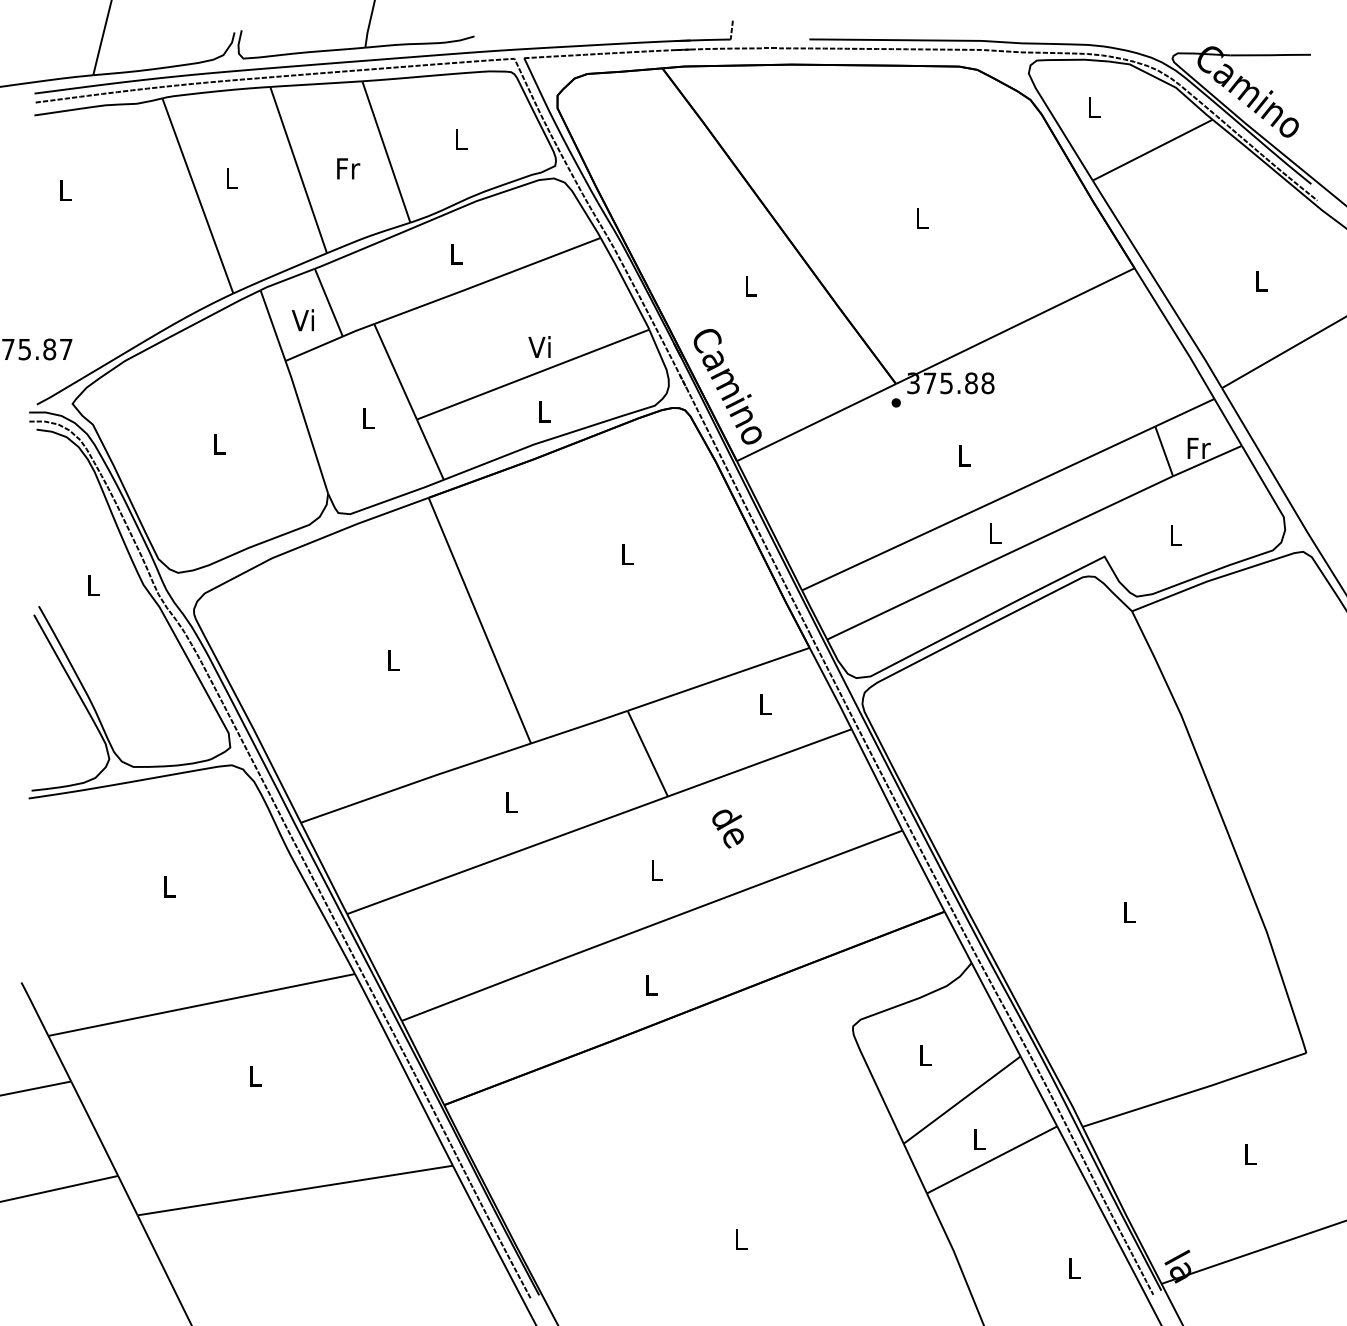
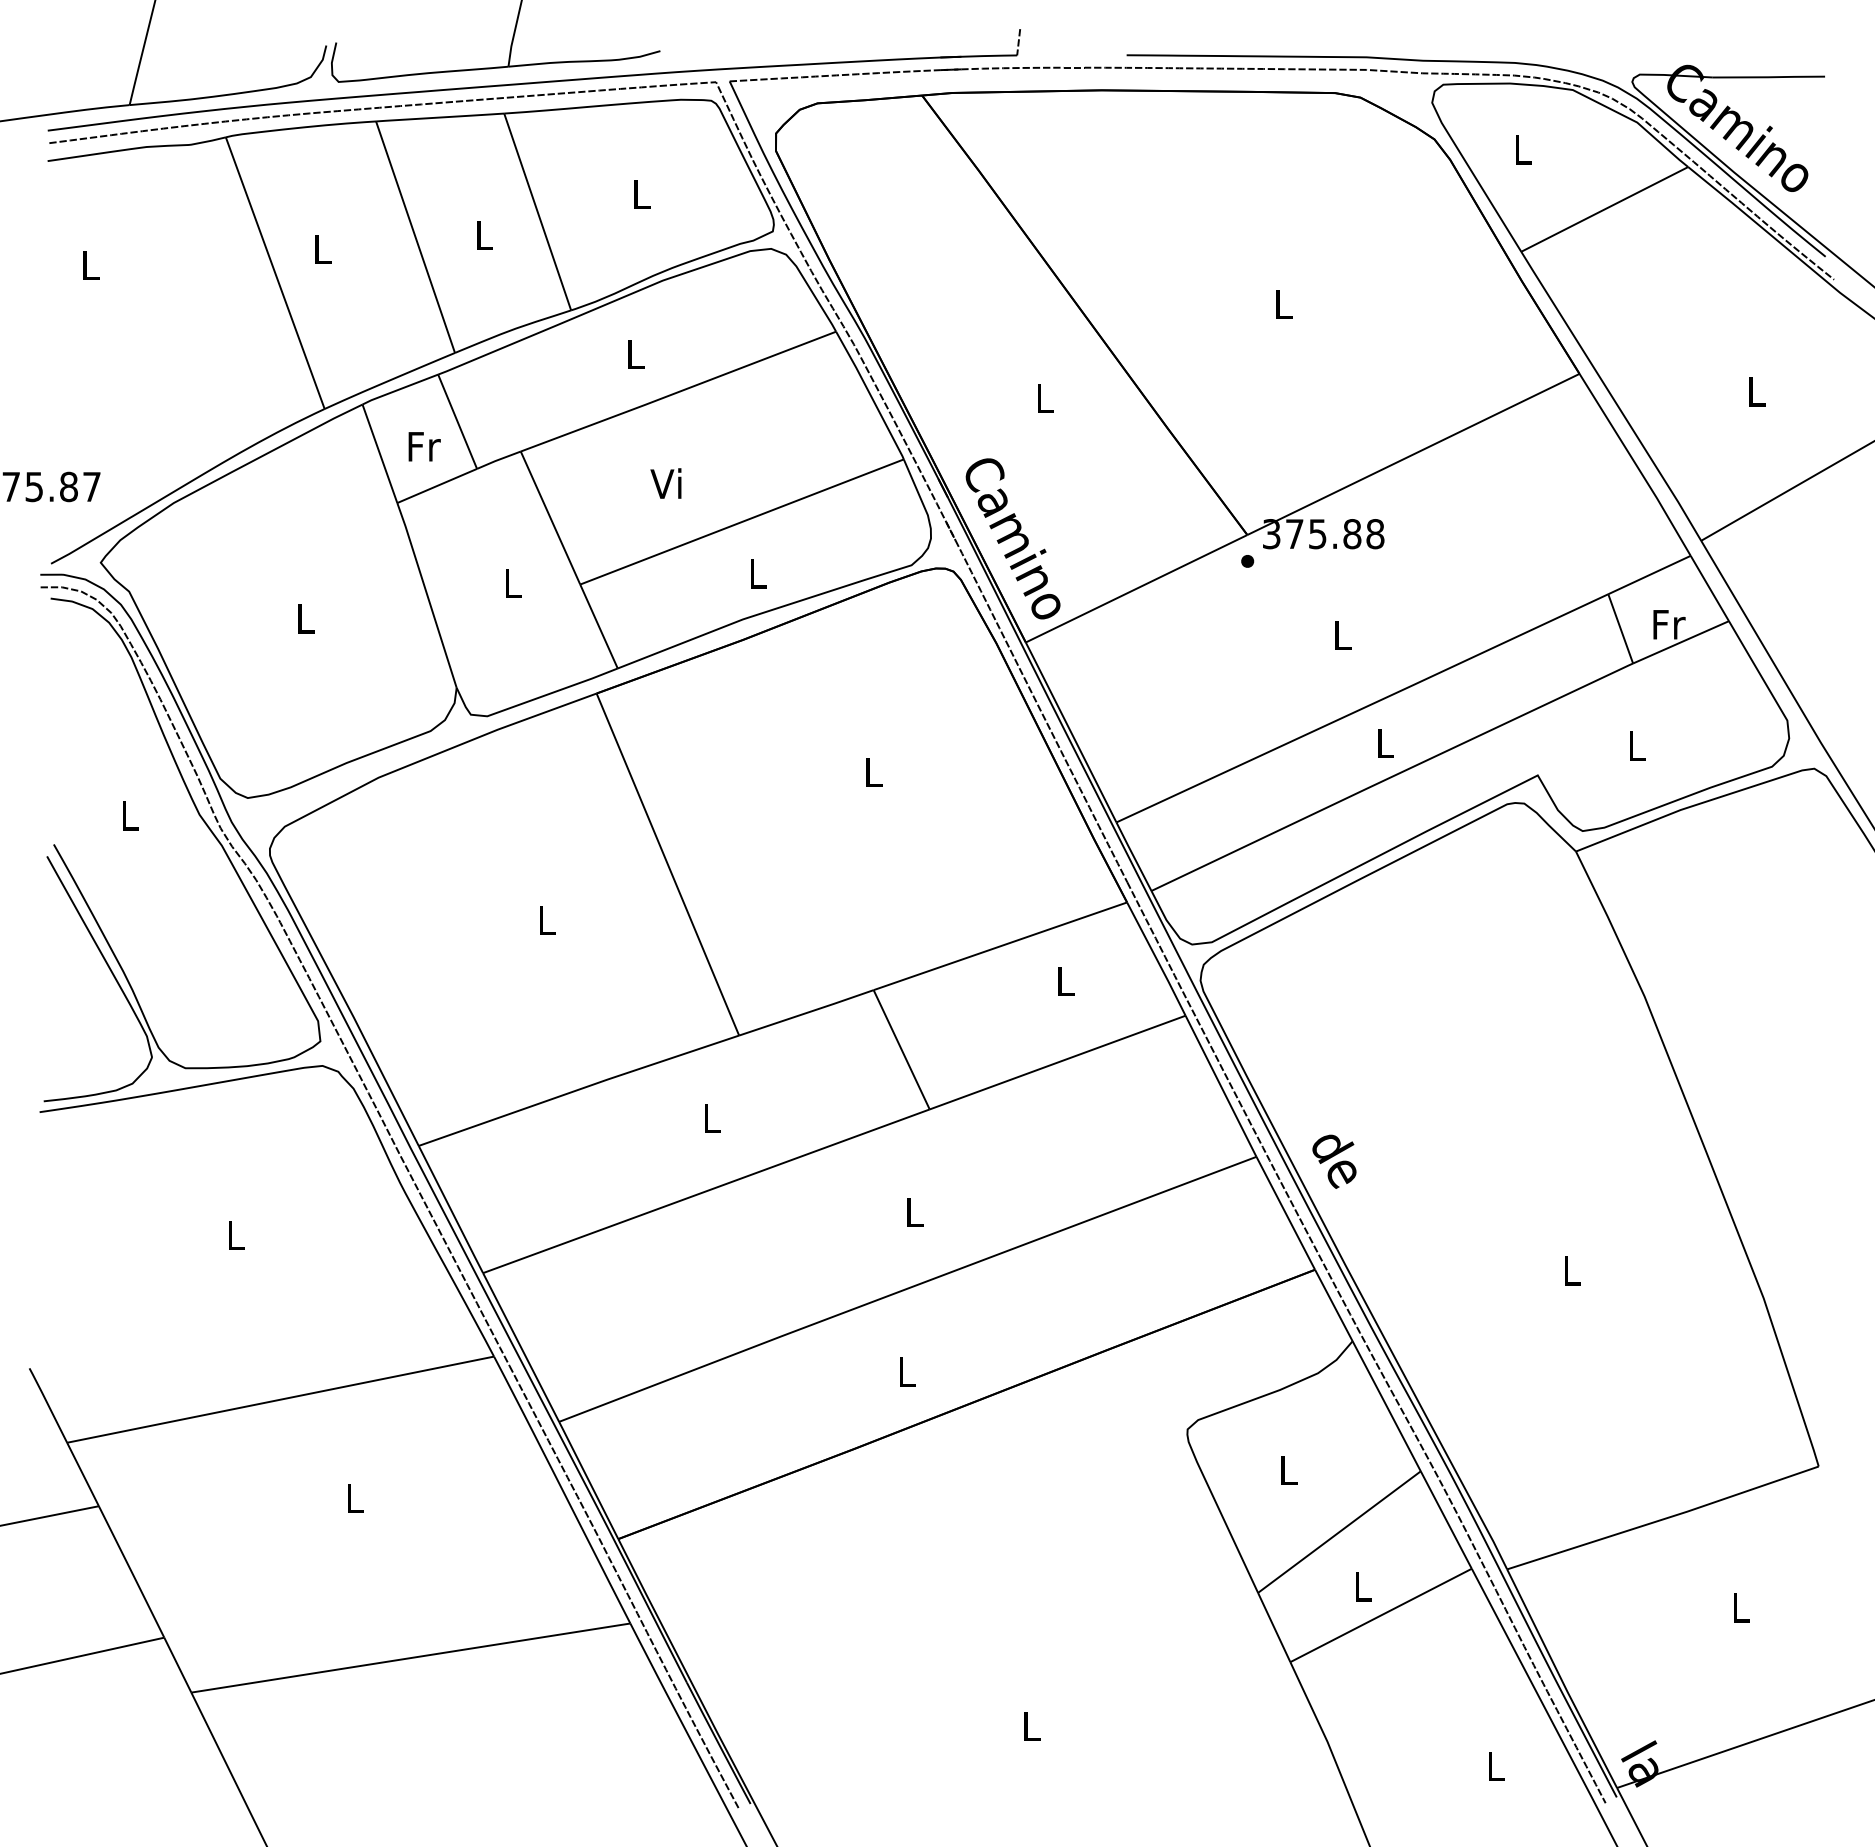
text: (348, 168) -> (485, 235), Fr -> L
text: (304, 319) -> (423, 445), Vi -> Fr
text: (539, 346) -> (665, 483), moved
text: (728, 828) -> (1334, 1161), moved

